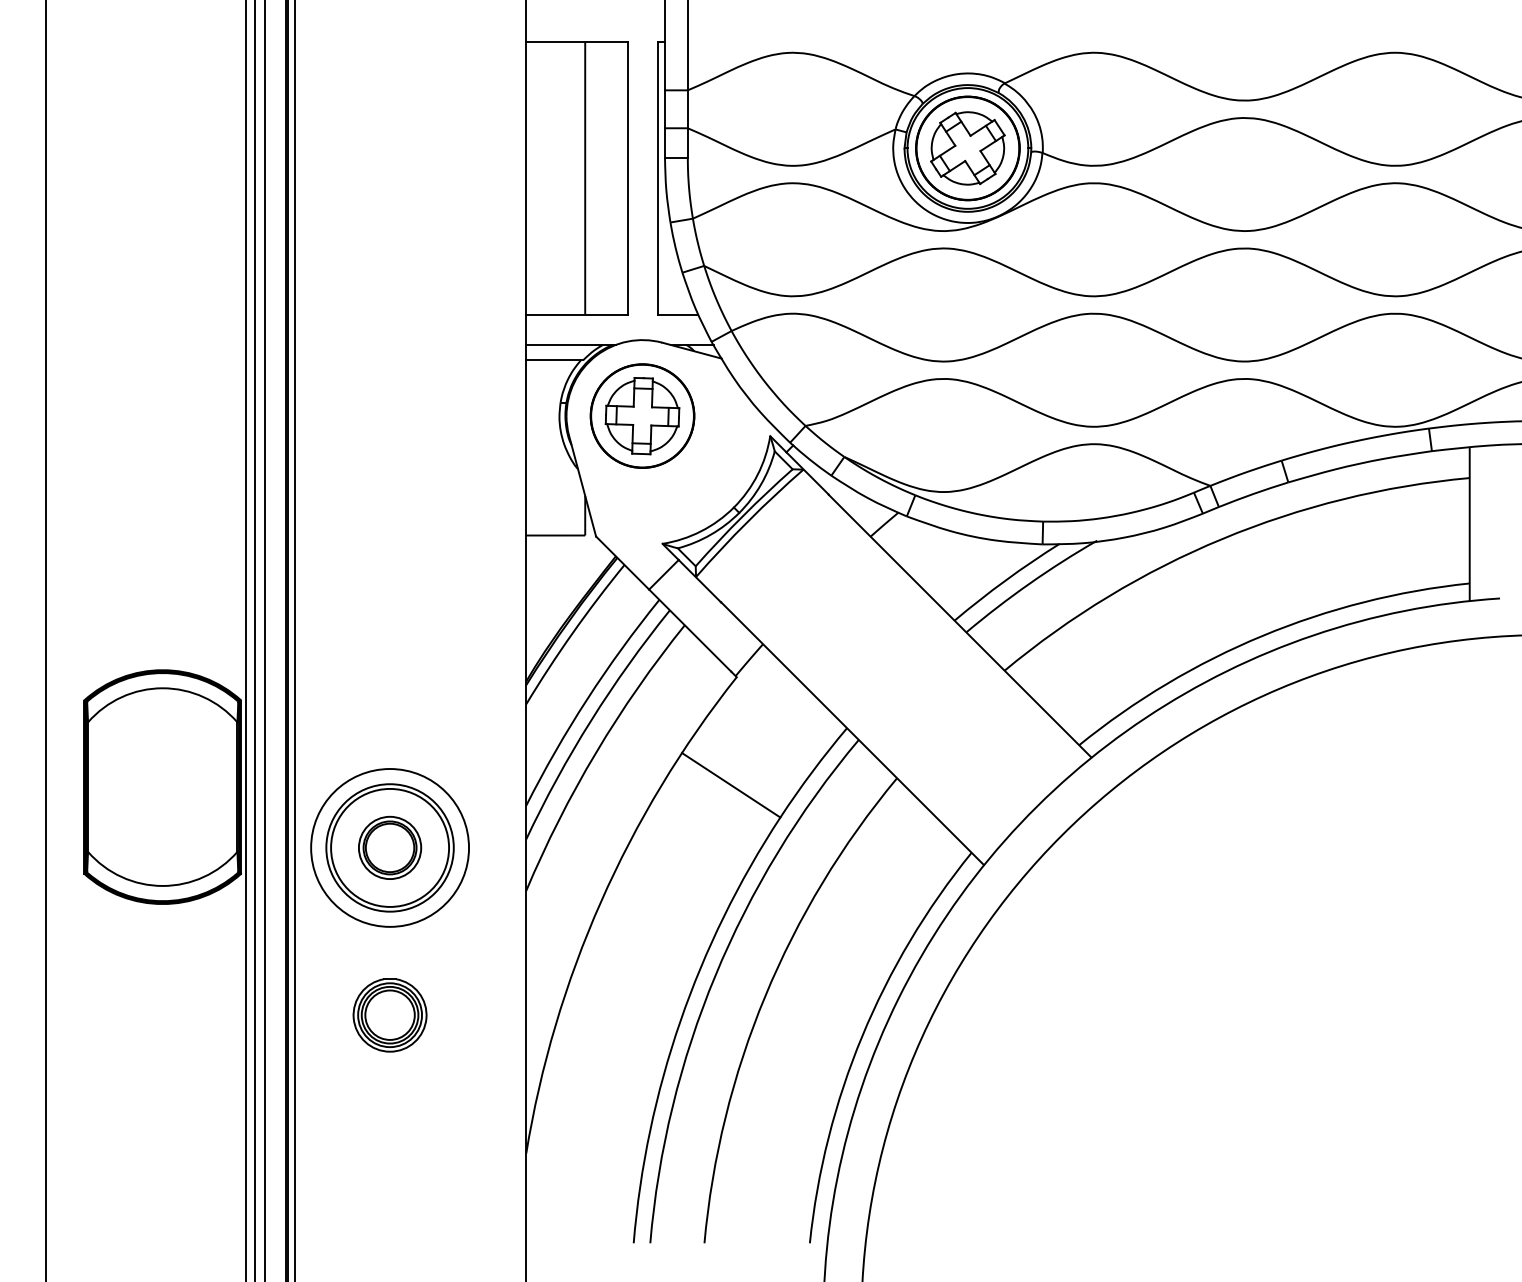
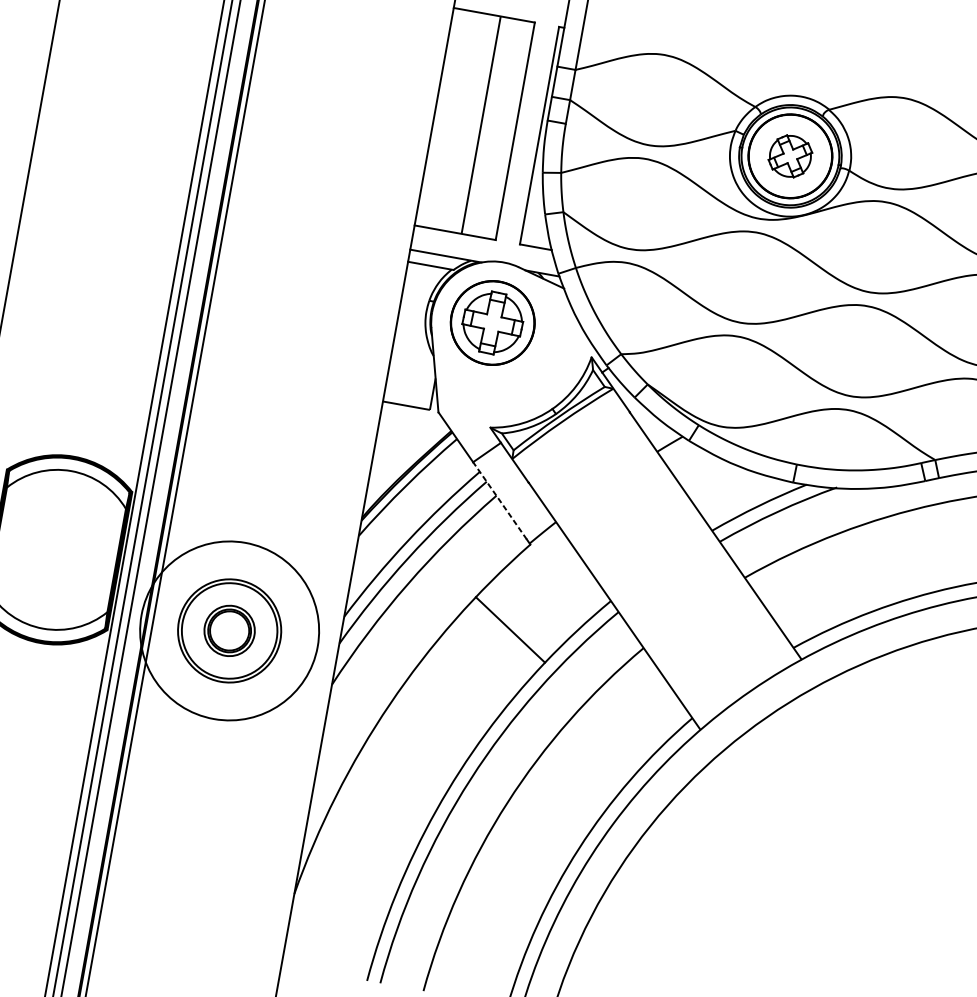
part: (967, 148) -> (790, 156), size x0.7
line: (689, 630) -> (499, 500), solid -> dashed
circle: (390, 847) -> (230, 630), size x1.4
part: (389, 1015) -> (205, 764), removed

